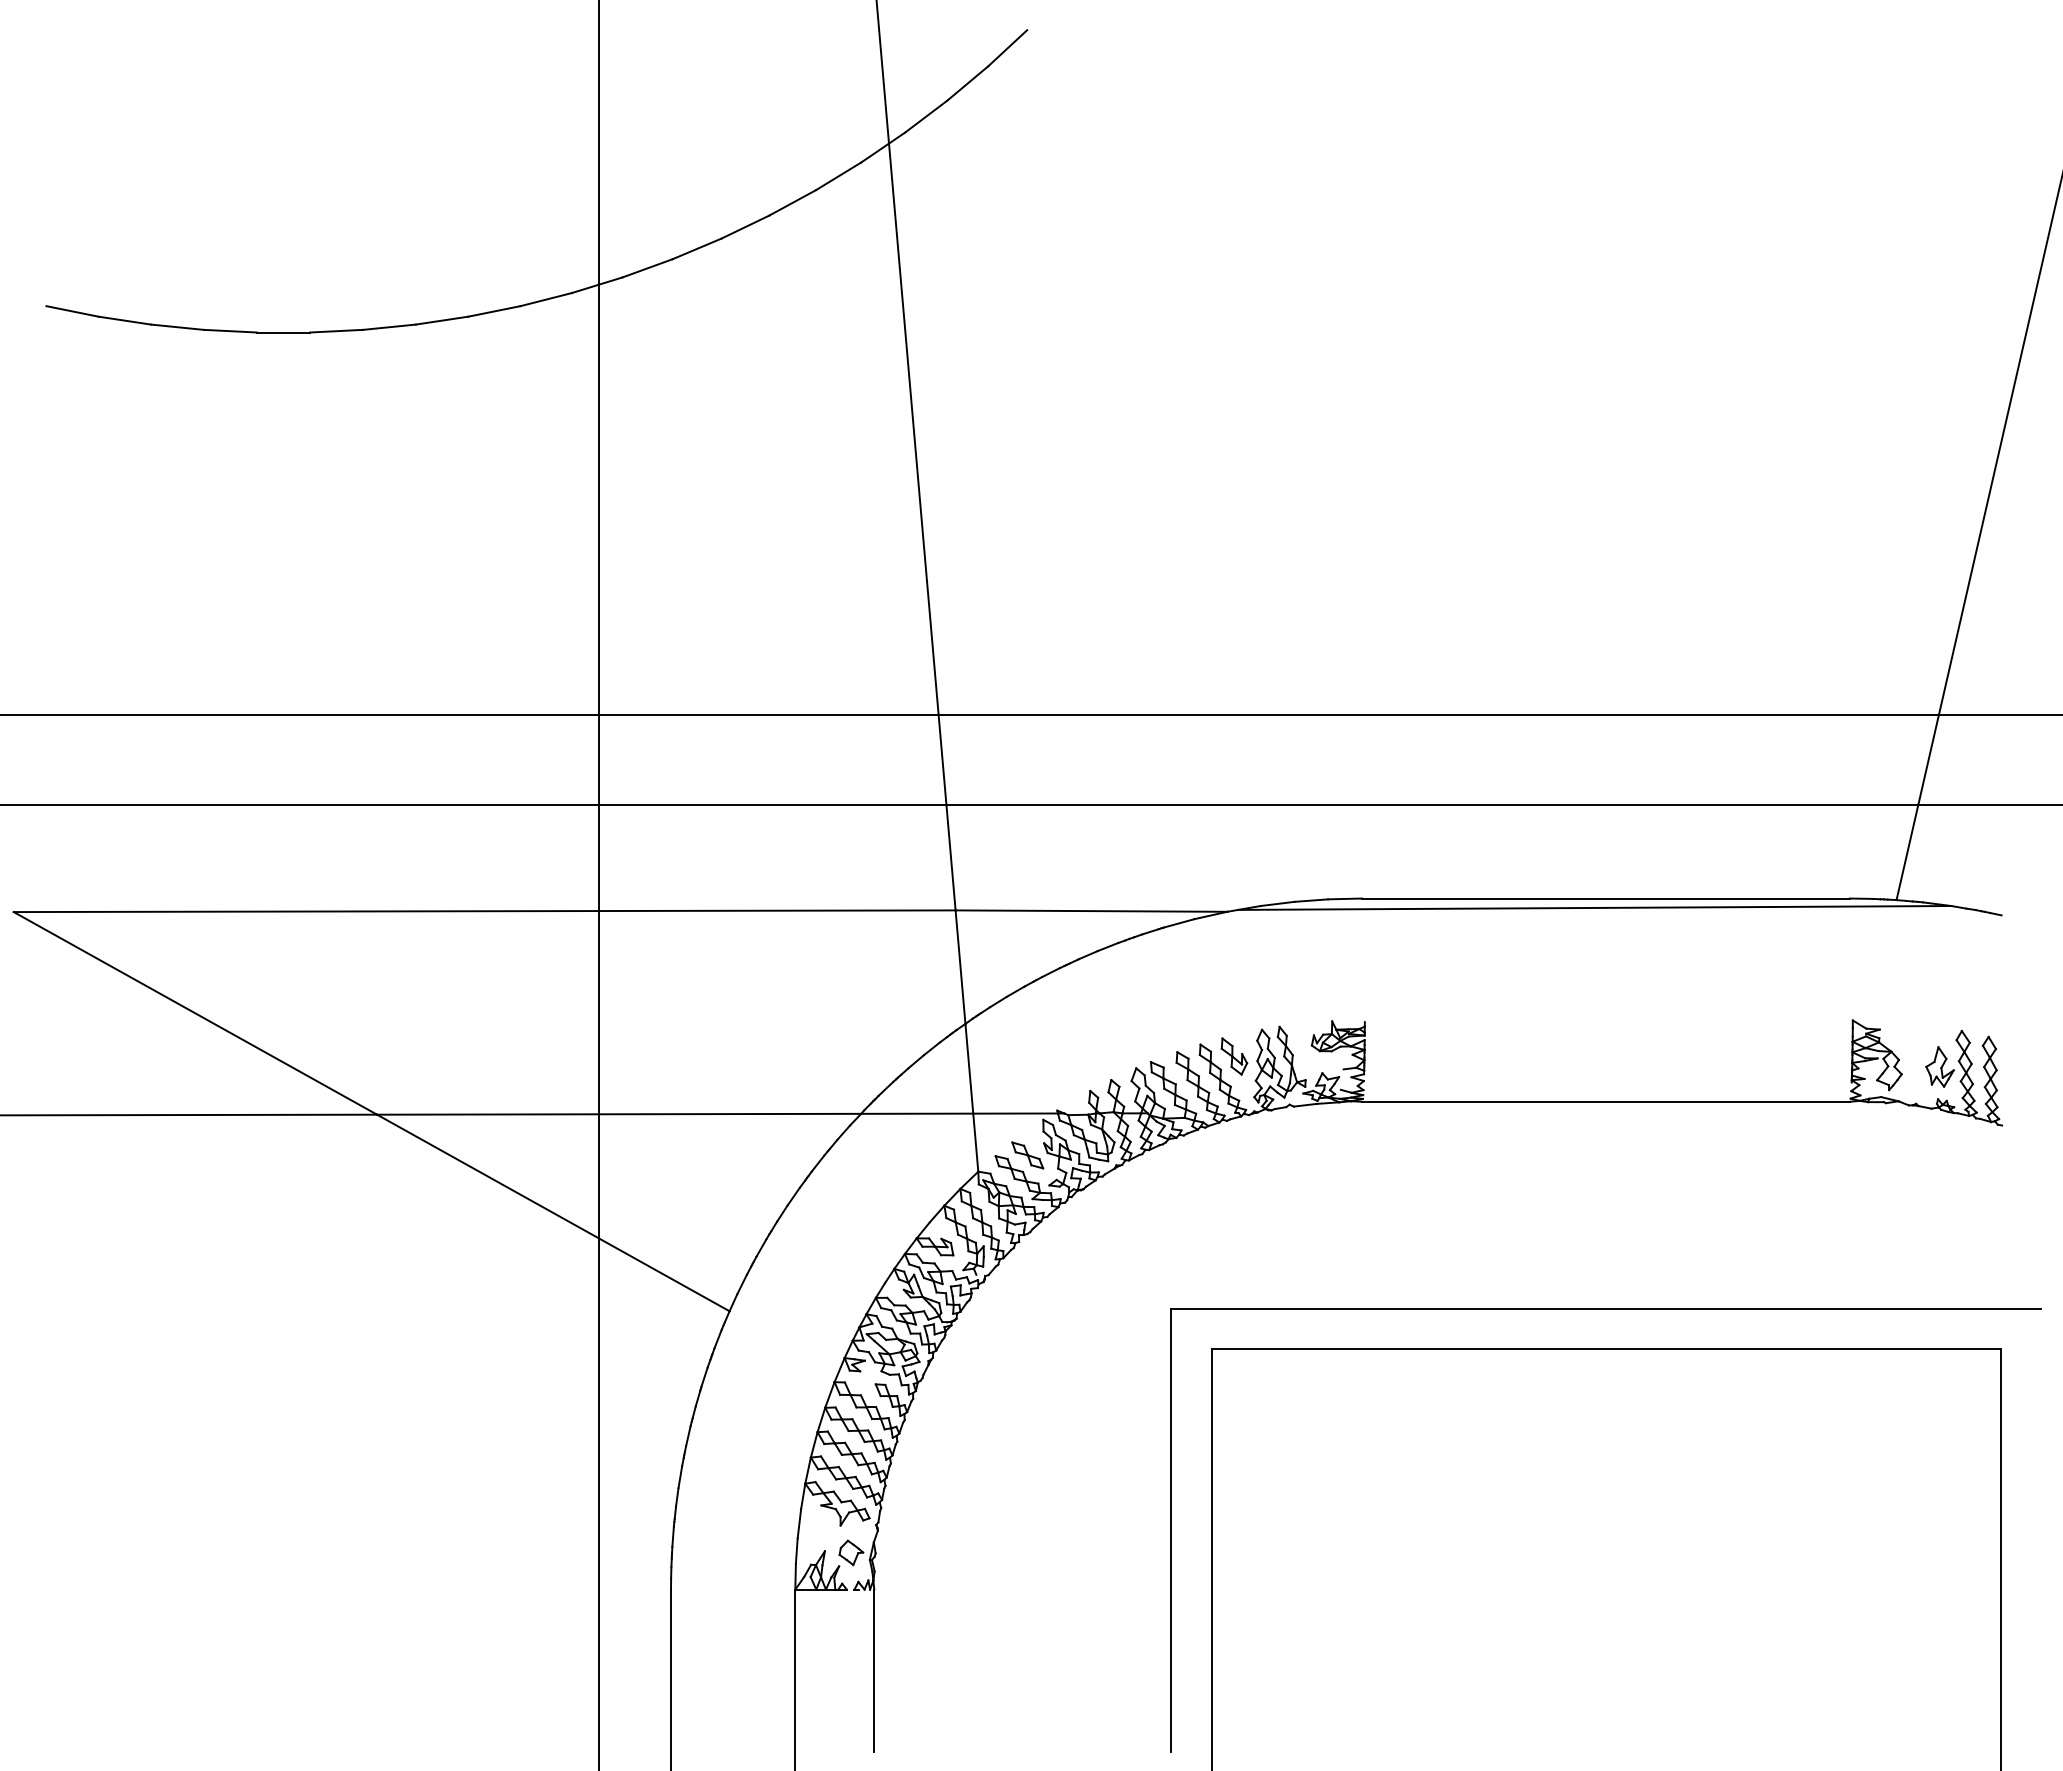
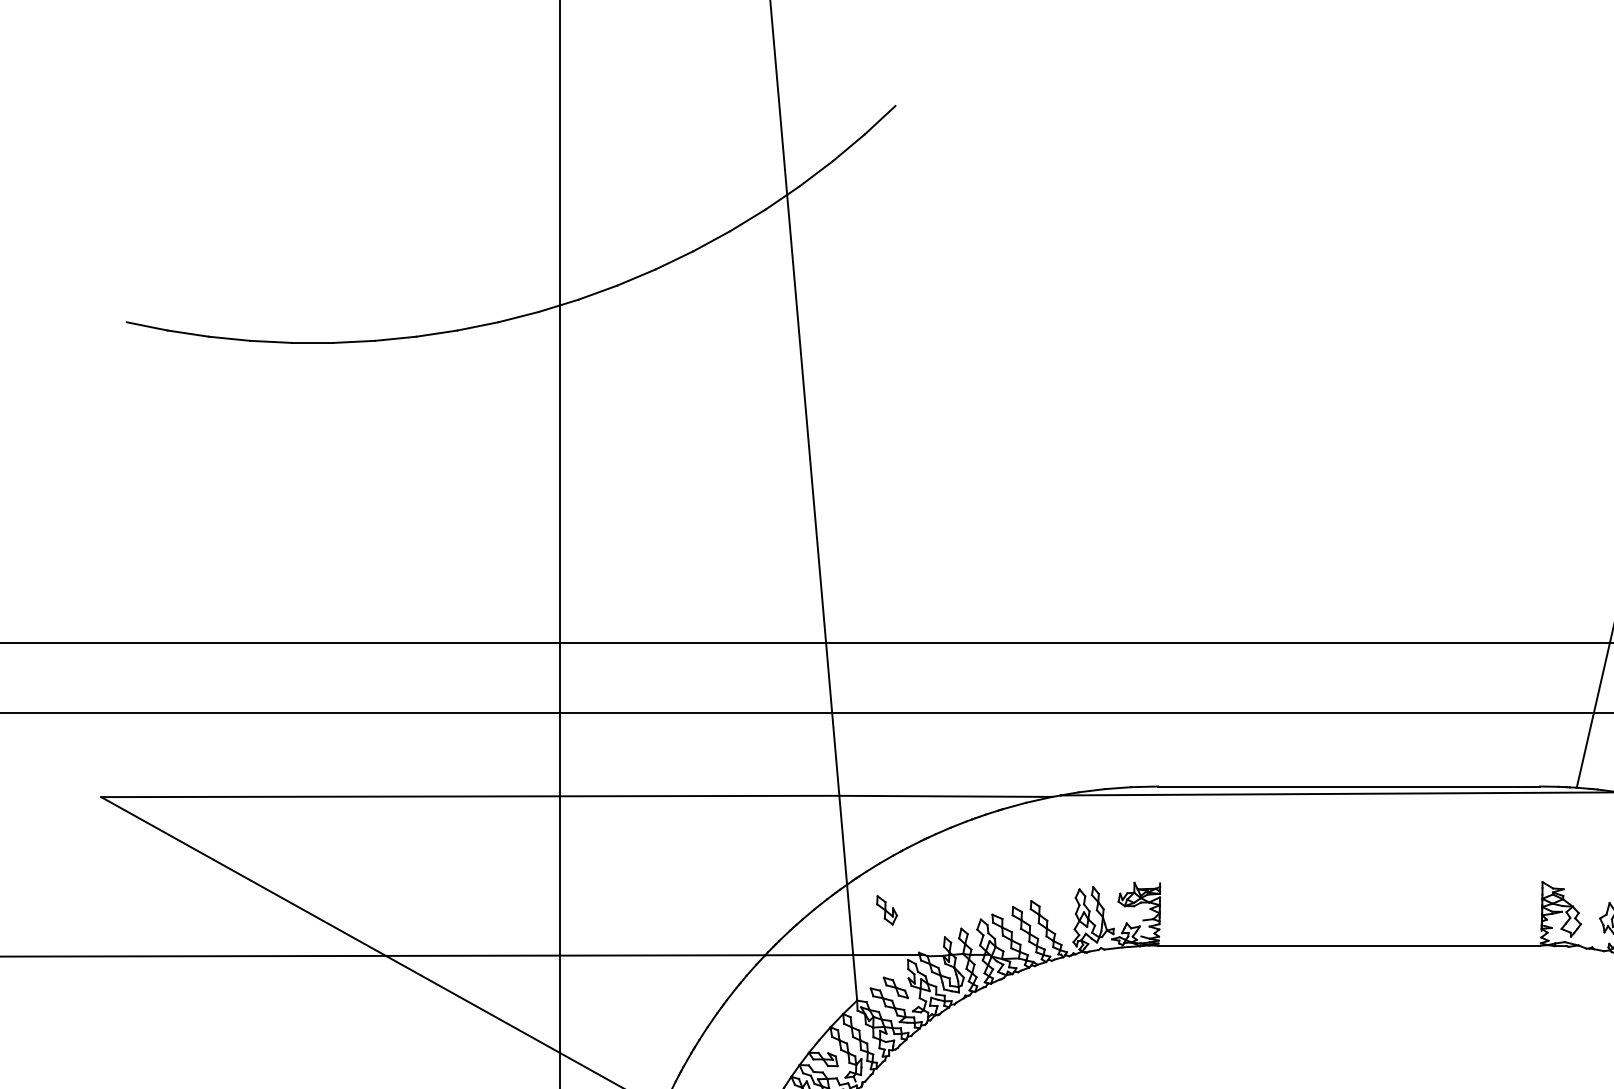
part: (1234, 1056) -> (887, 910), moved

